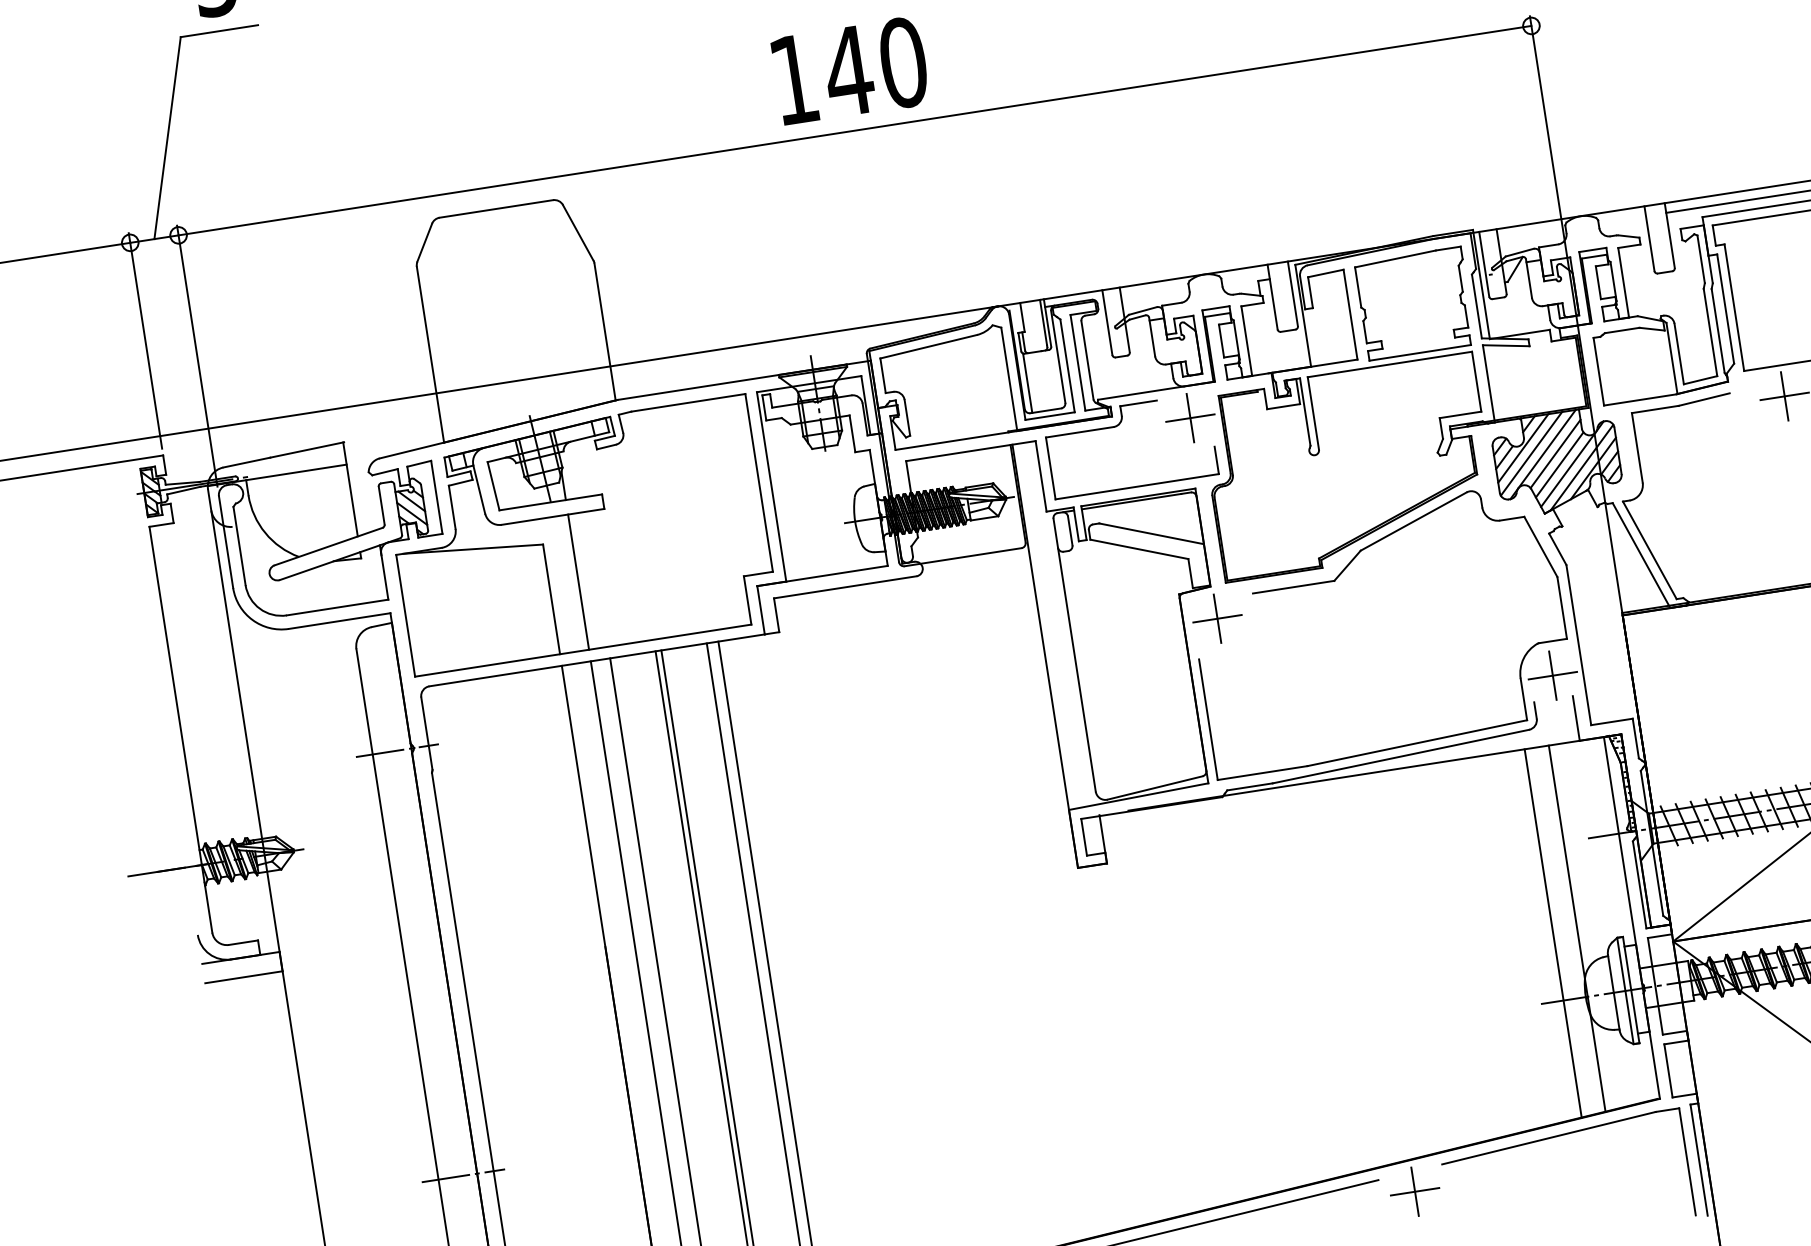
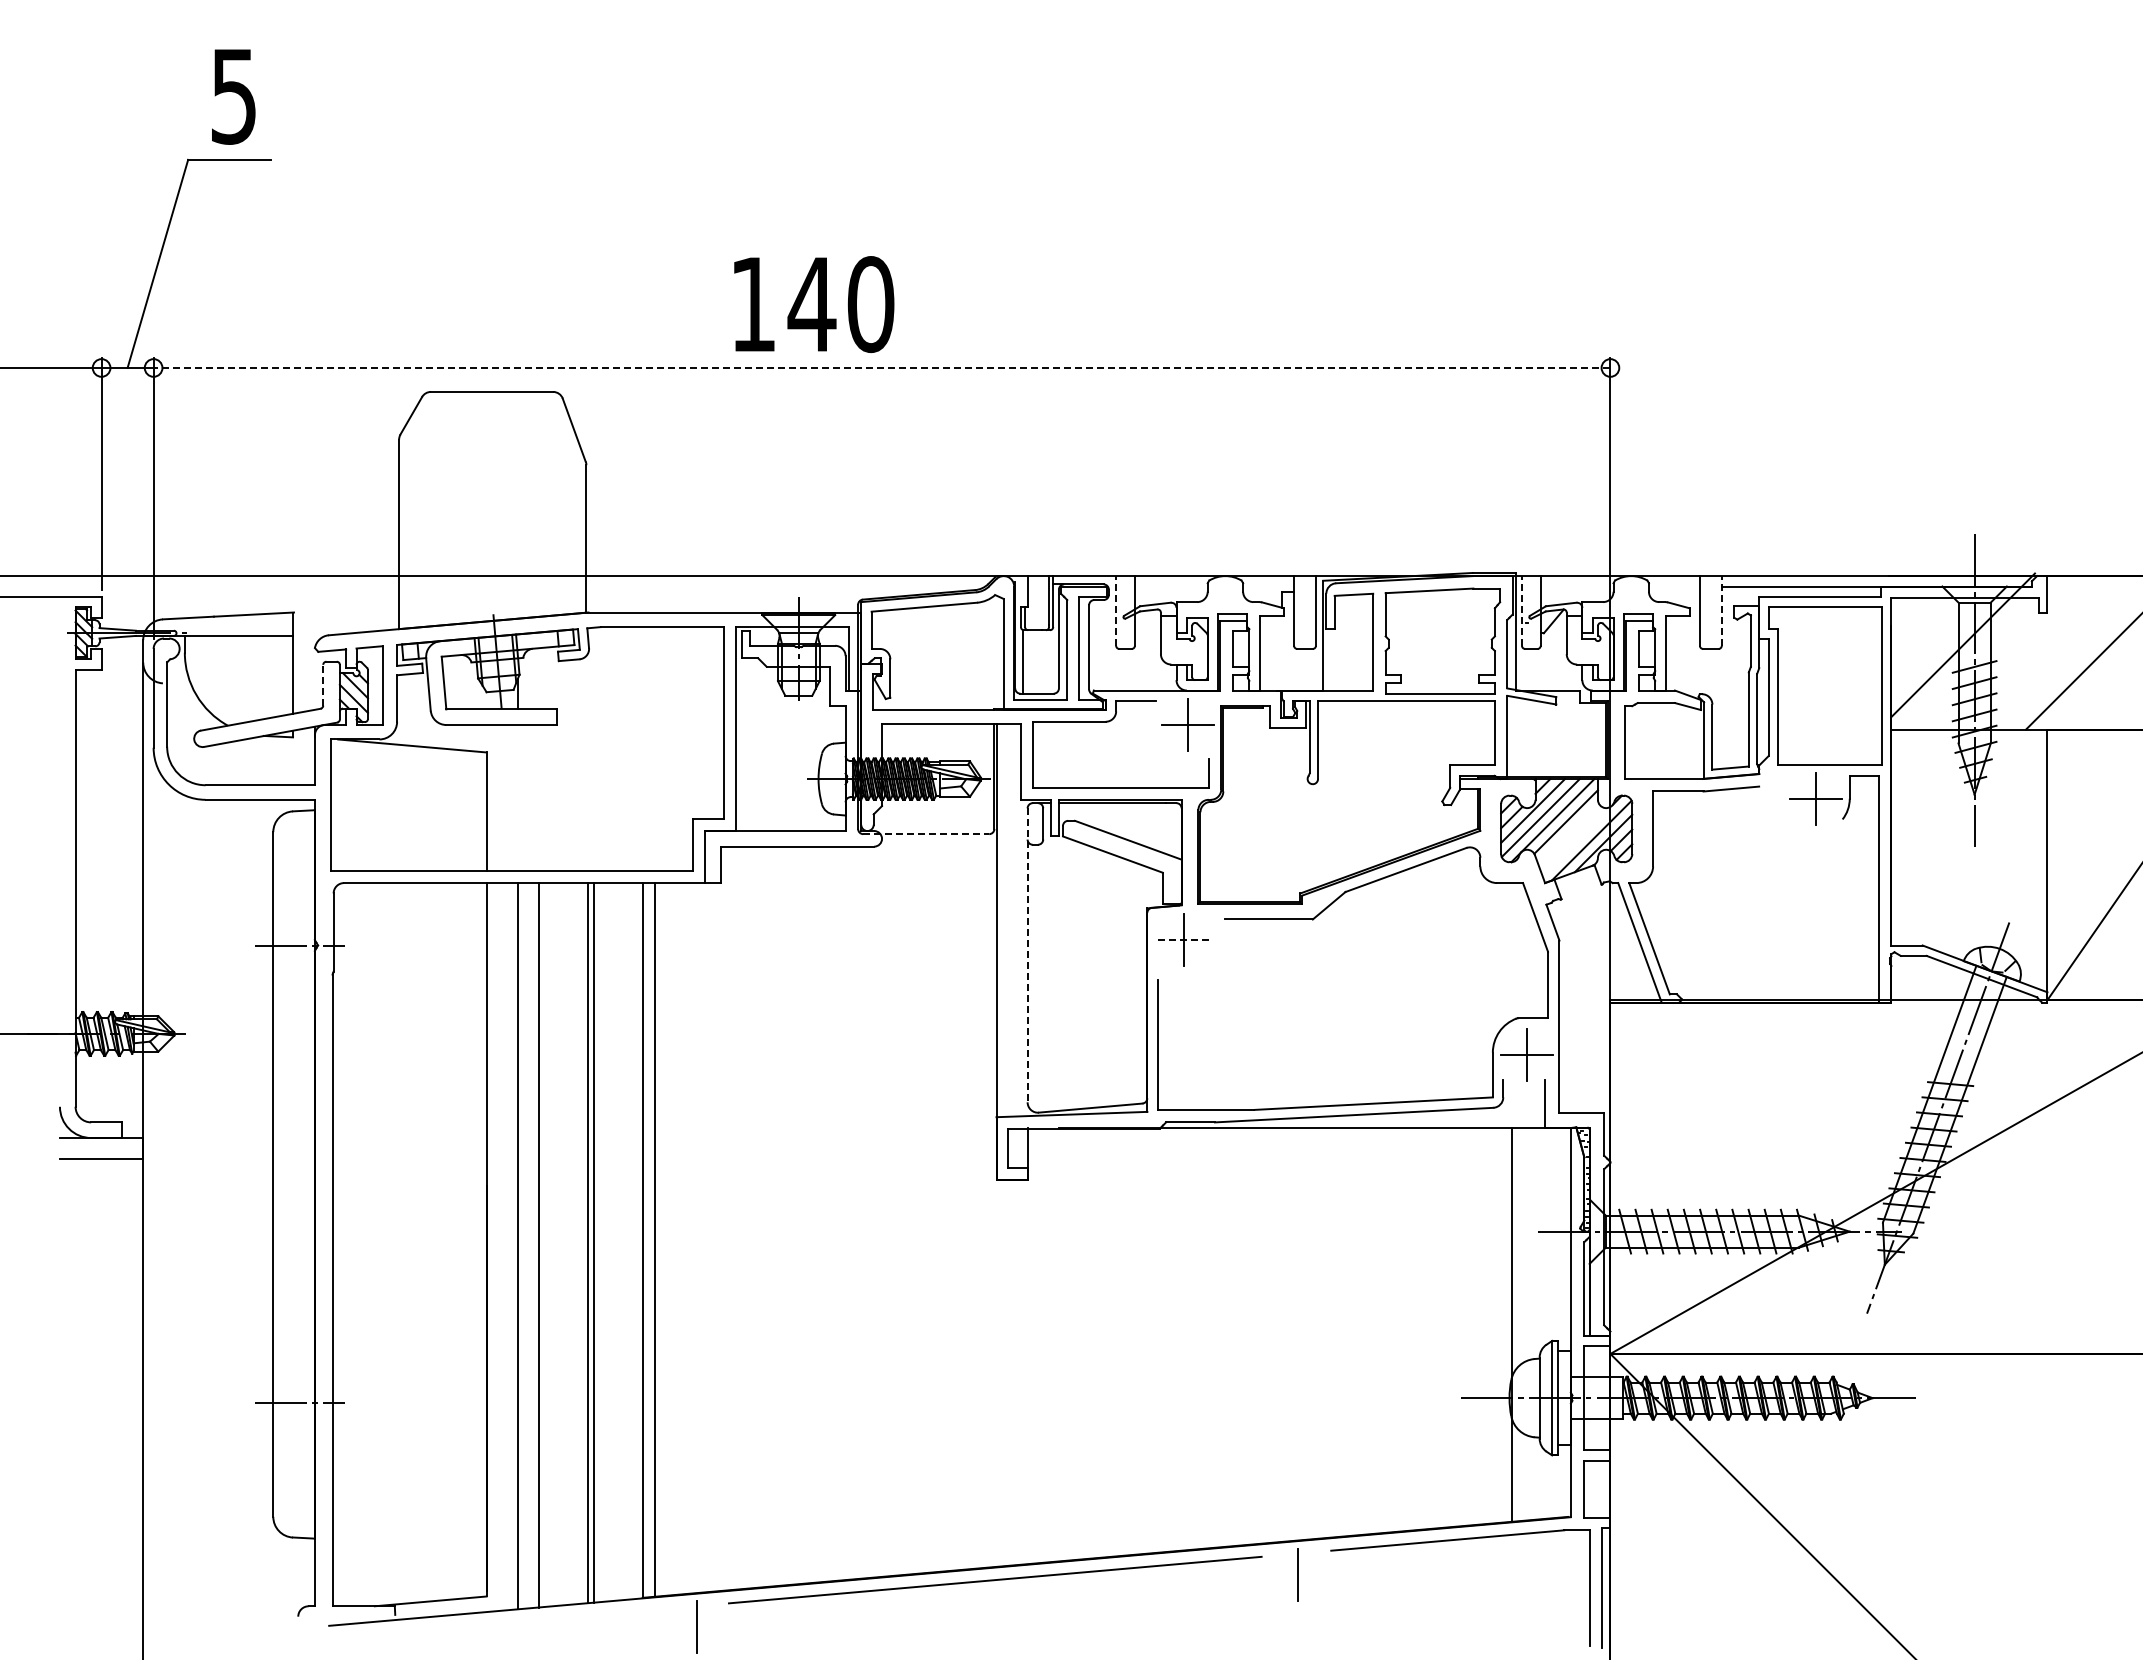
text: (850, 70) -> (814, 304), moved
line: (854, 130) -> (881, 367), solid -> dashed
line: (1669, 235) -> (1721, 610), solid -> dashed
line: (1483, 263) -> (1521, 610), solid -> dashed
line: (1107, 322) -> (1116, 610), solid -> dashed
line: (1559, 464) -> (1568, 833), removed
line: (1567, 469) -> (1576, 840), removed
line: (381, 504) -> (323, 684), solid -> dashed
line: (963, 557) -> (926, 834), solid -> dashed
line: (578, 581) -> (517, 797), removed
line: (1218, 618) -> (1184, 940), solid -> dashed
line: (1074, 655) -> (1027, 955), solid -> dashed
line: (1553, 933) -> (1485, 1325), removed
line: (1415, 1192) -> (1298, 1575), removed

